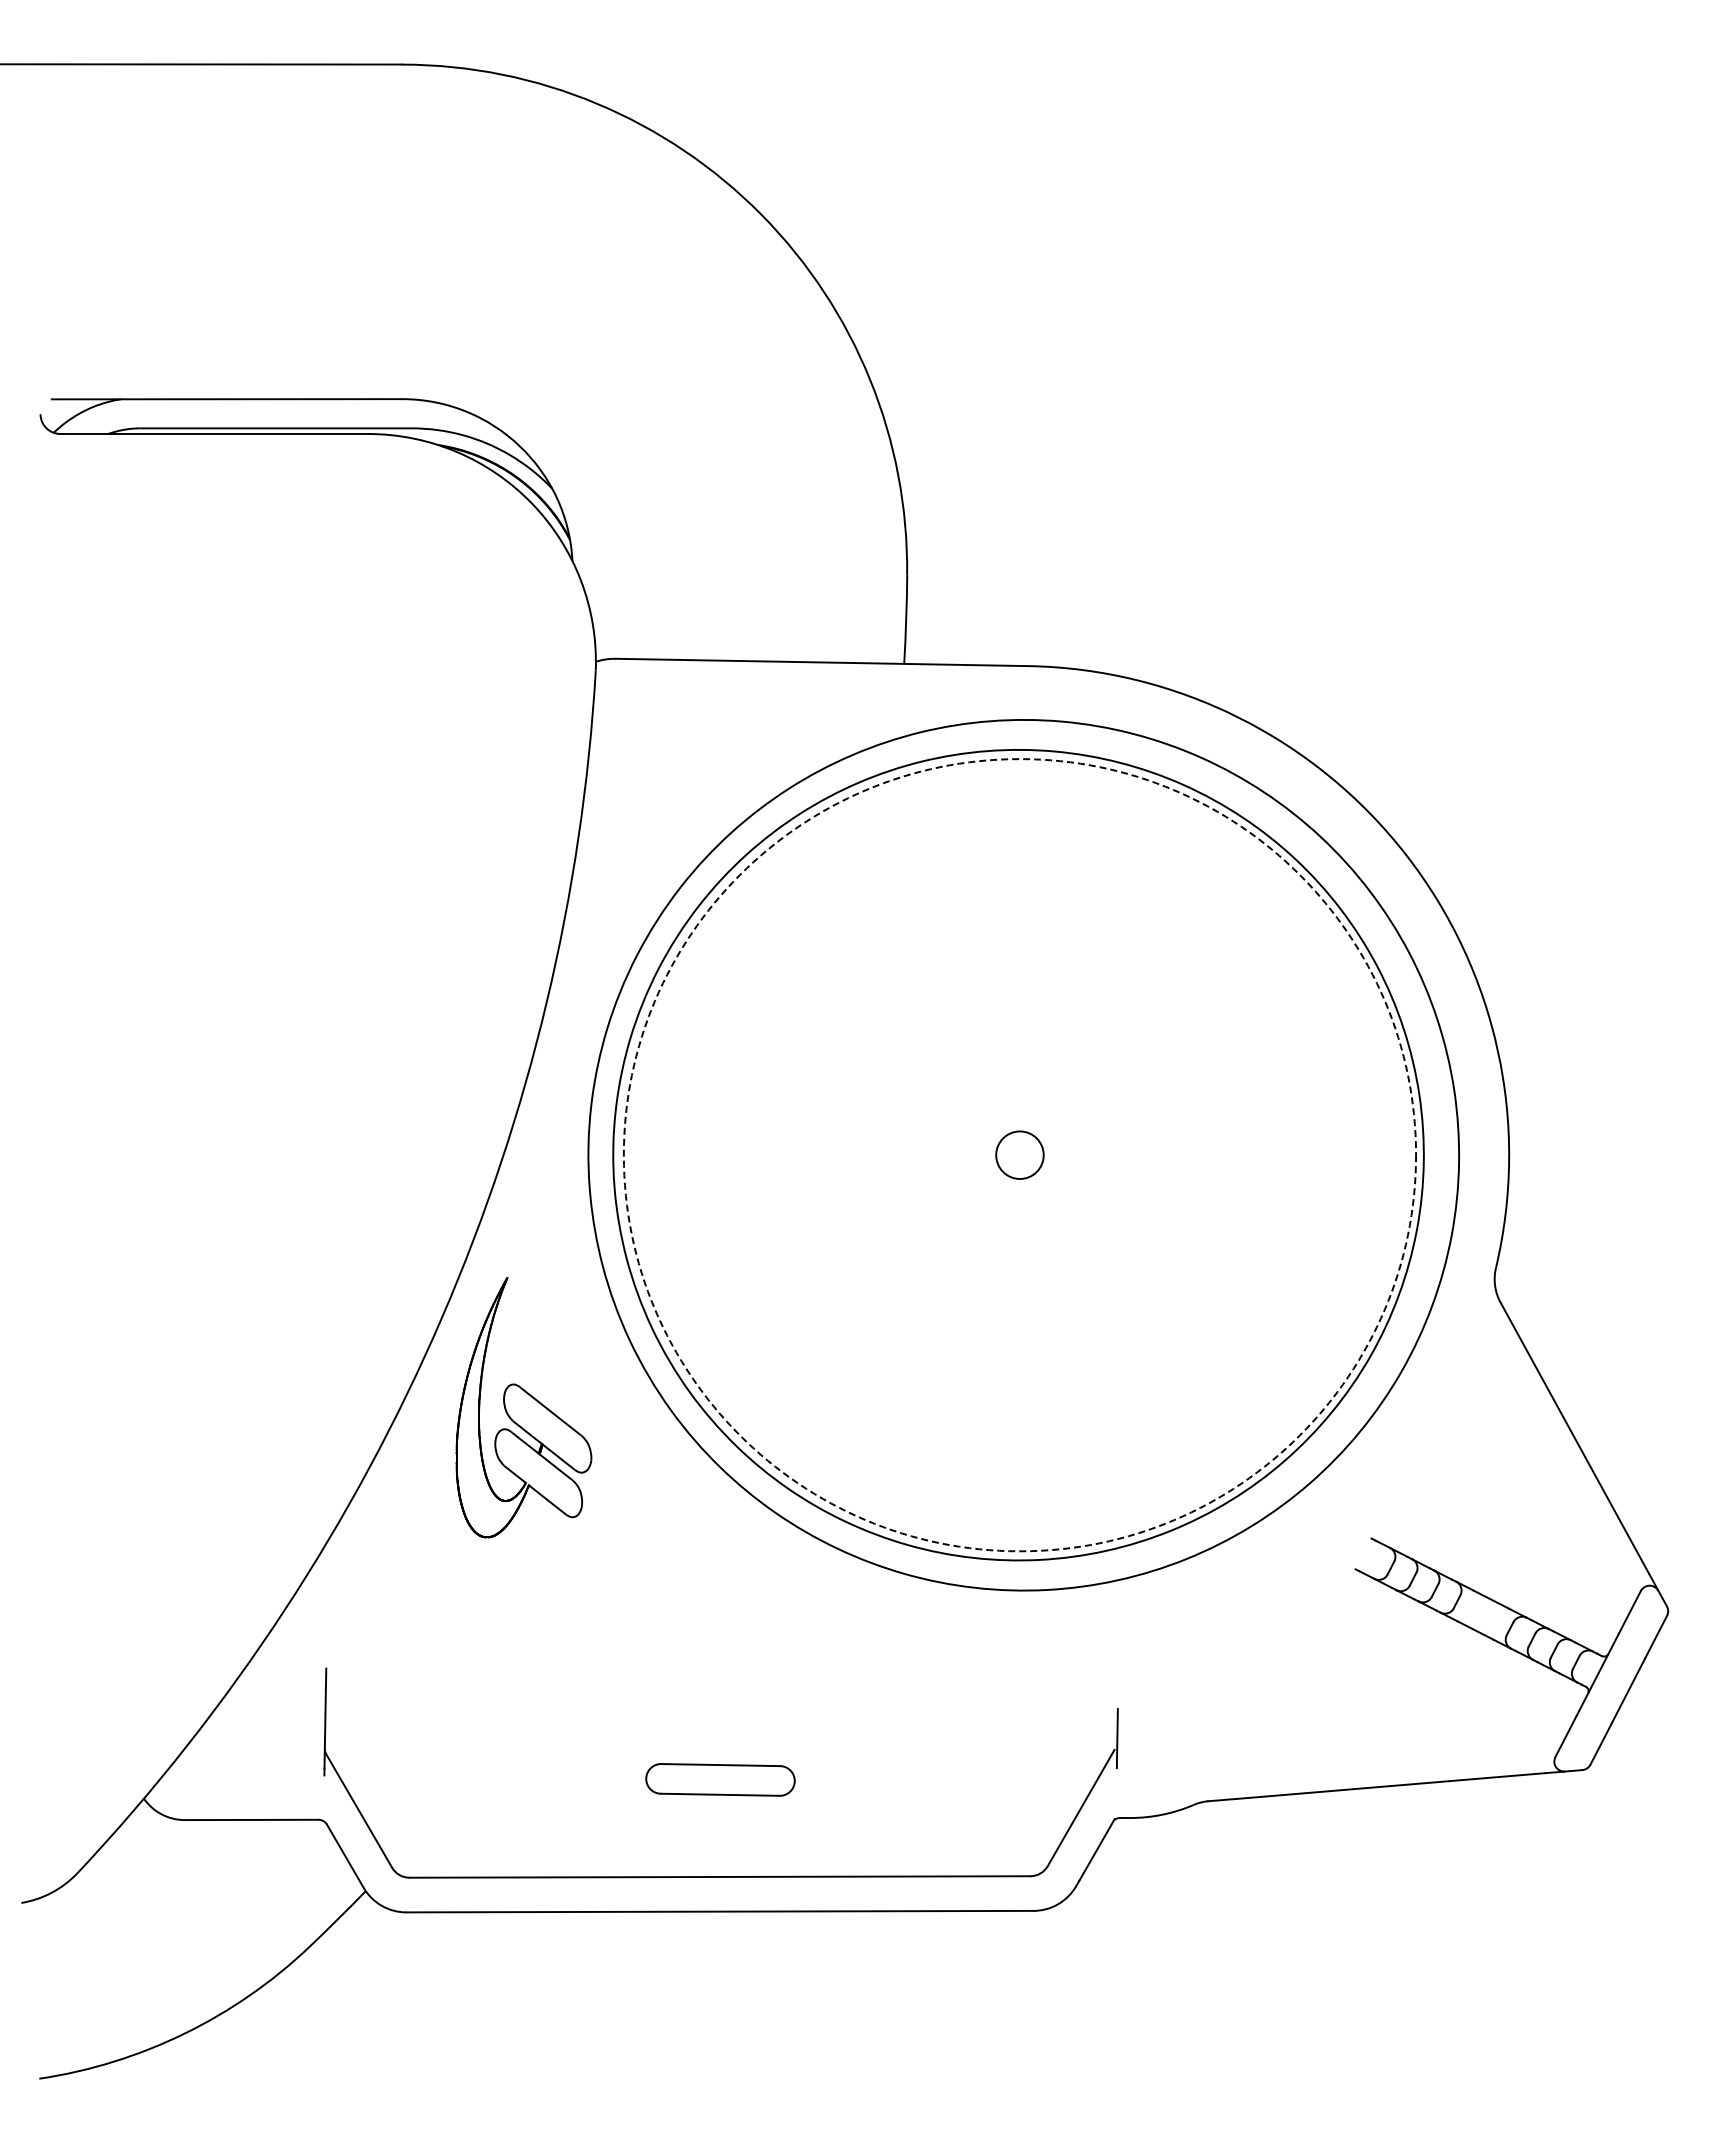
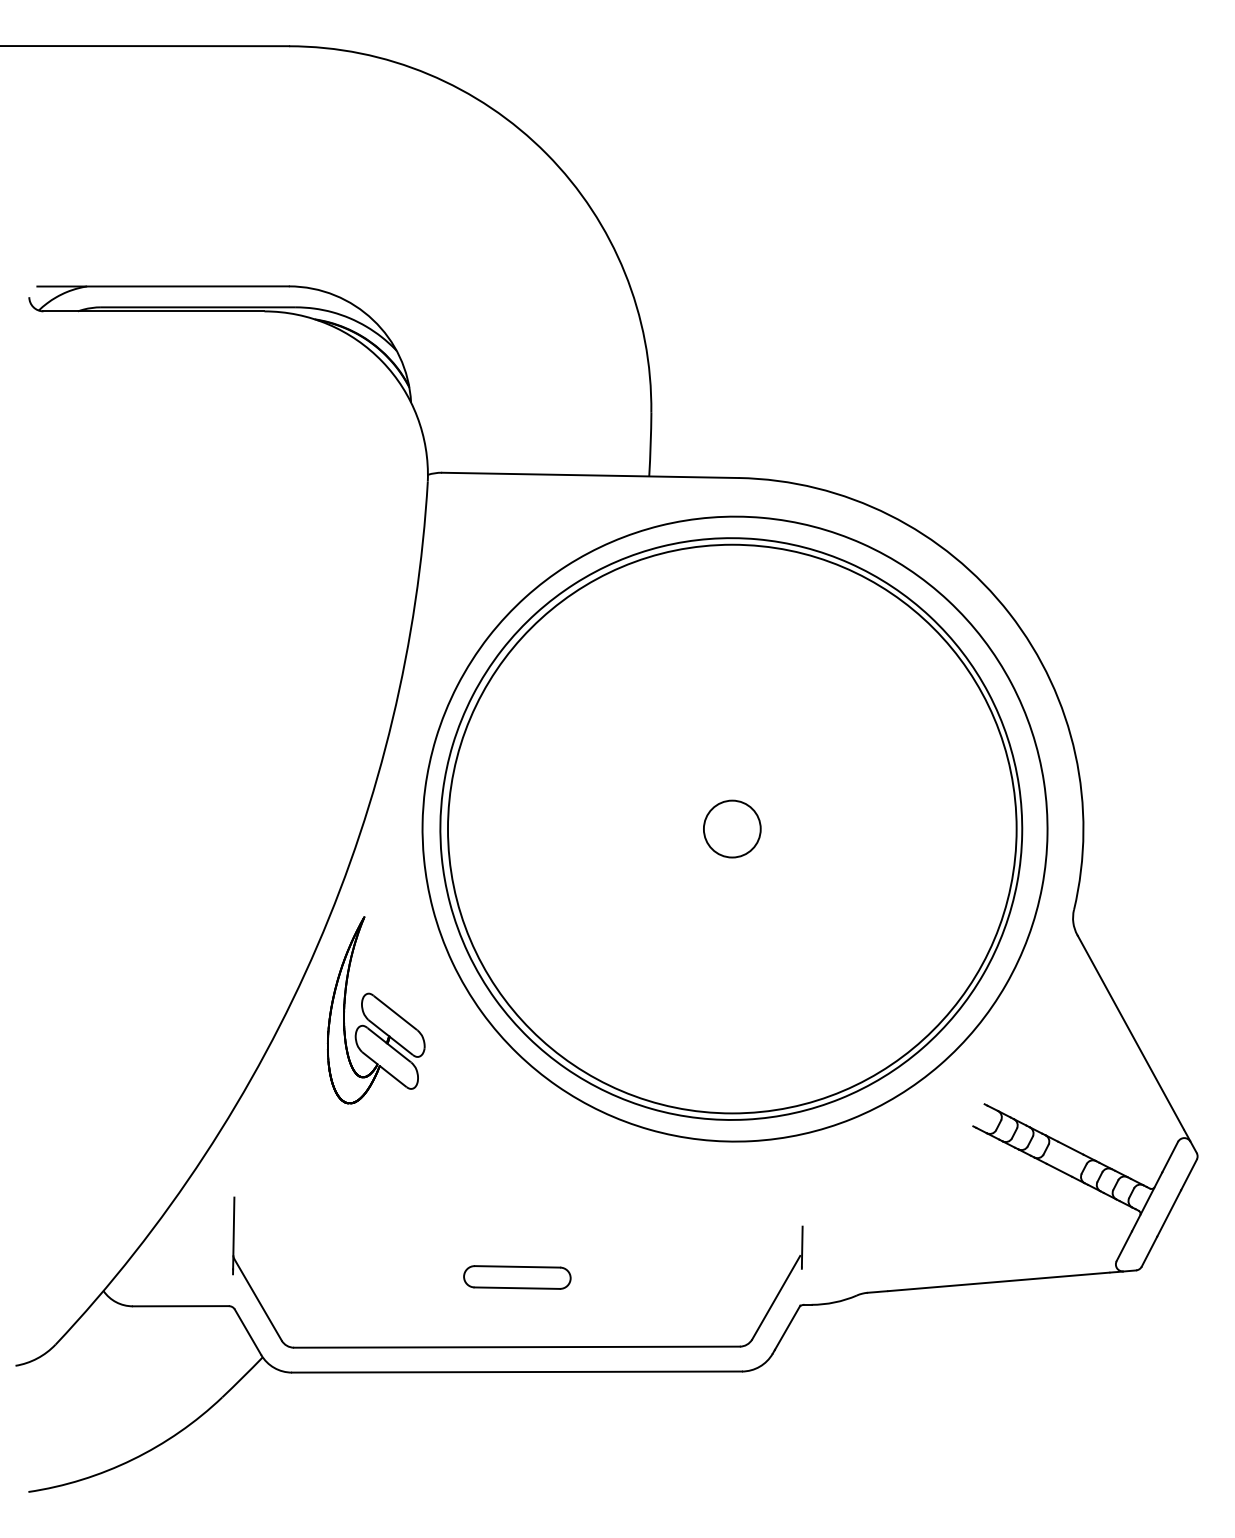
circle: (1019, 1154) -> (731, 828), size x1.67
circle: (1019, 1155) -> (731, 829), dashed -> solid

